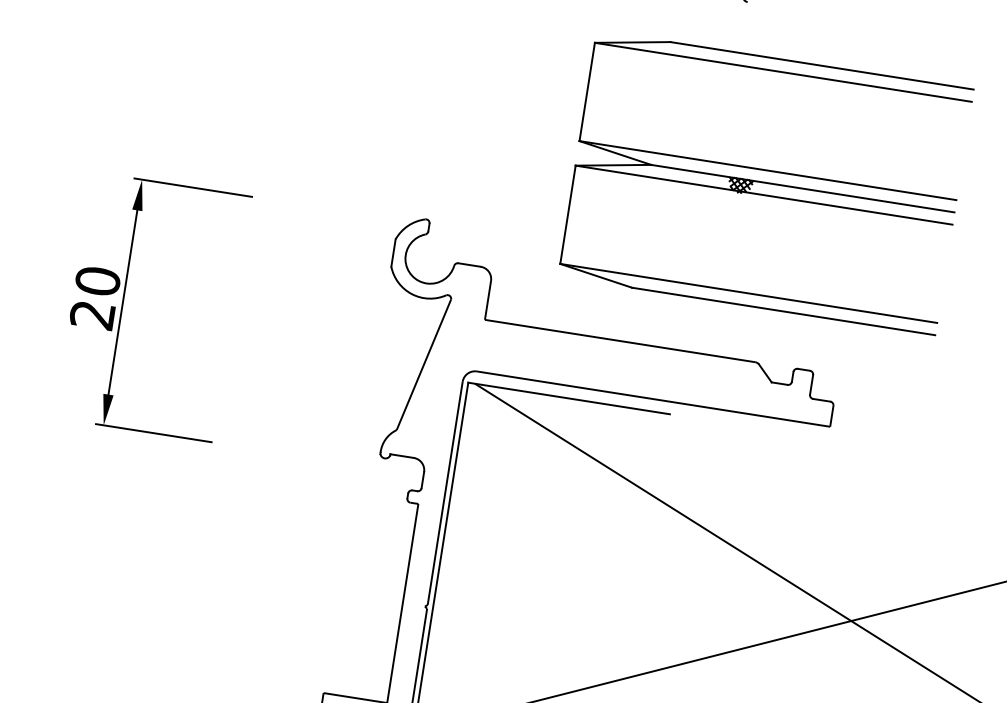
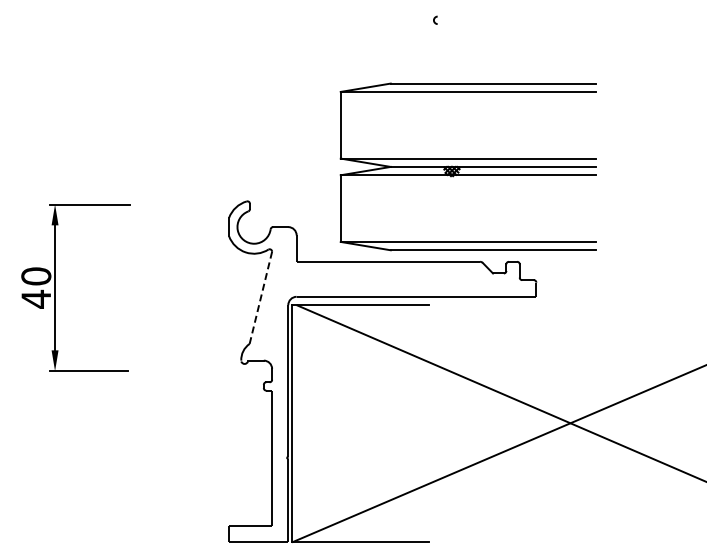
part: (764, 181) -> (467, 166), moved
text: (91, 313) -> (35, 298), 20 -> 40
line: (423, 365) -> (260, 298), solid -> dashed

